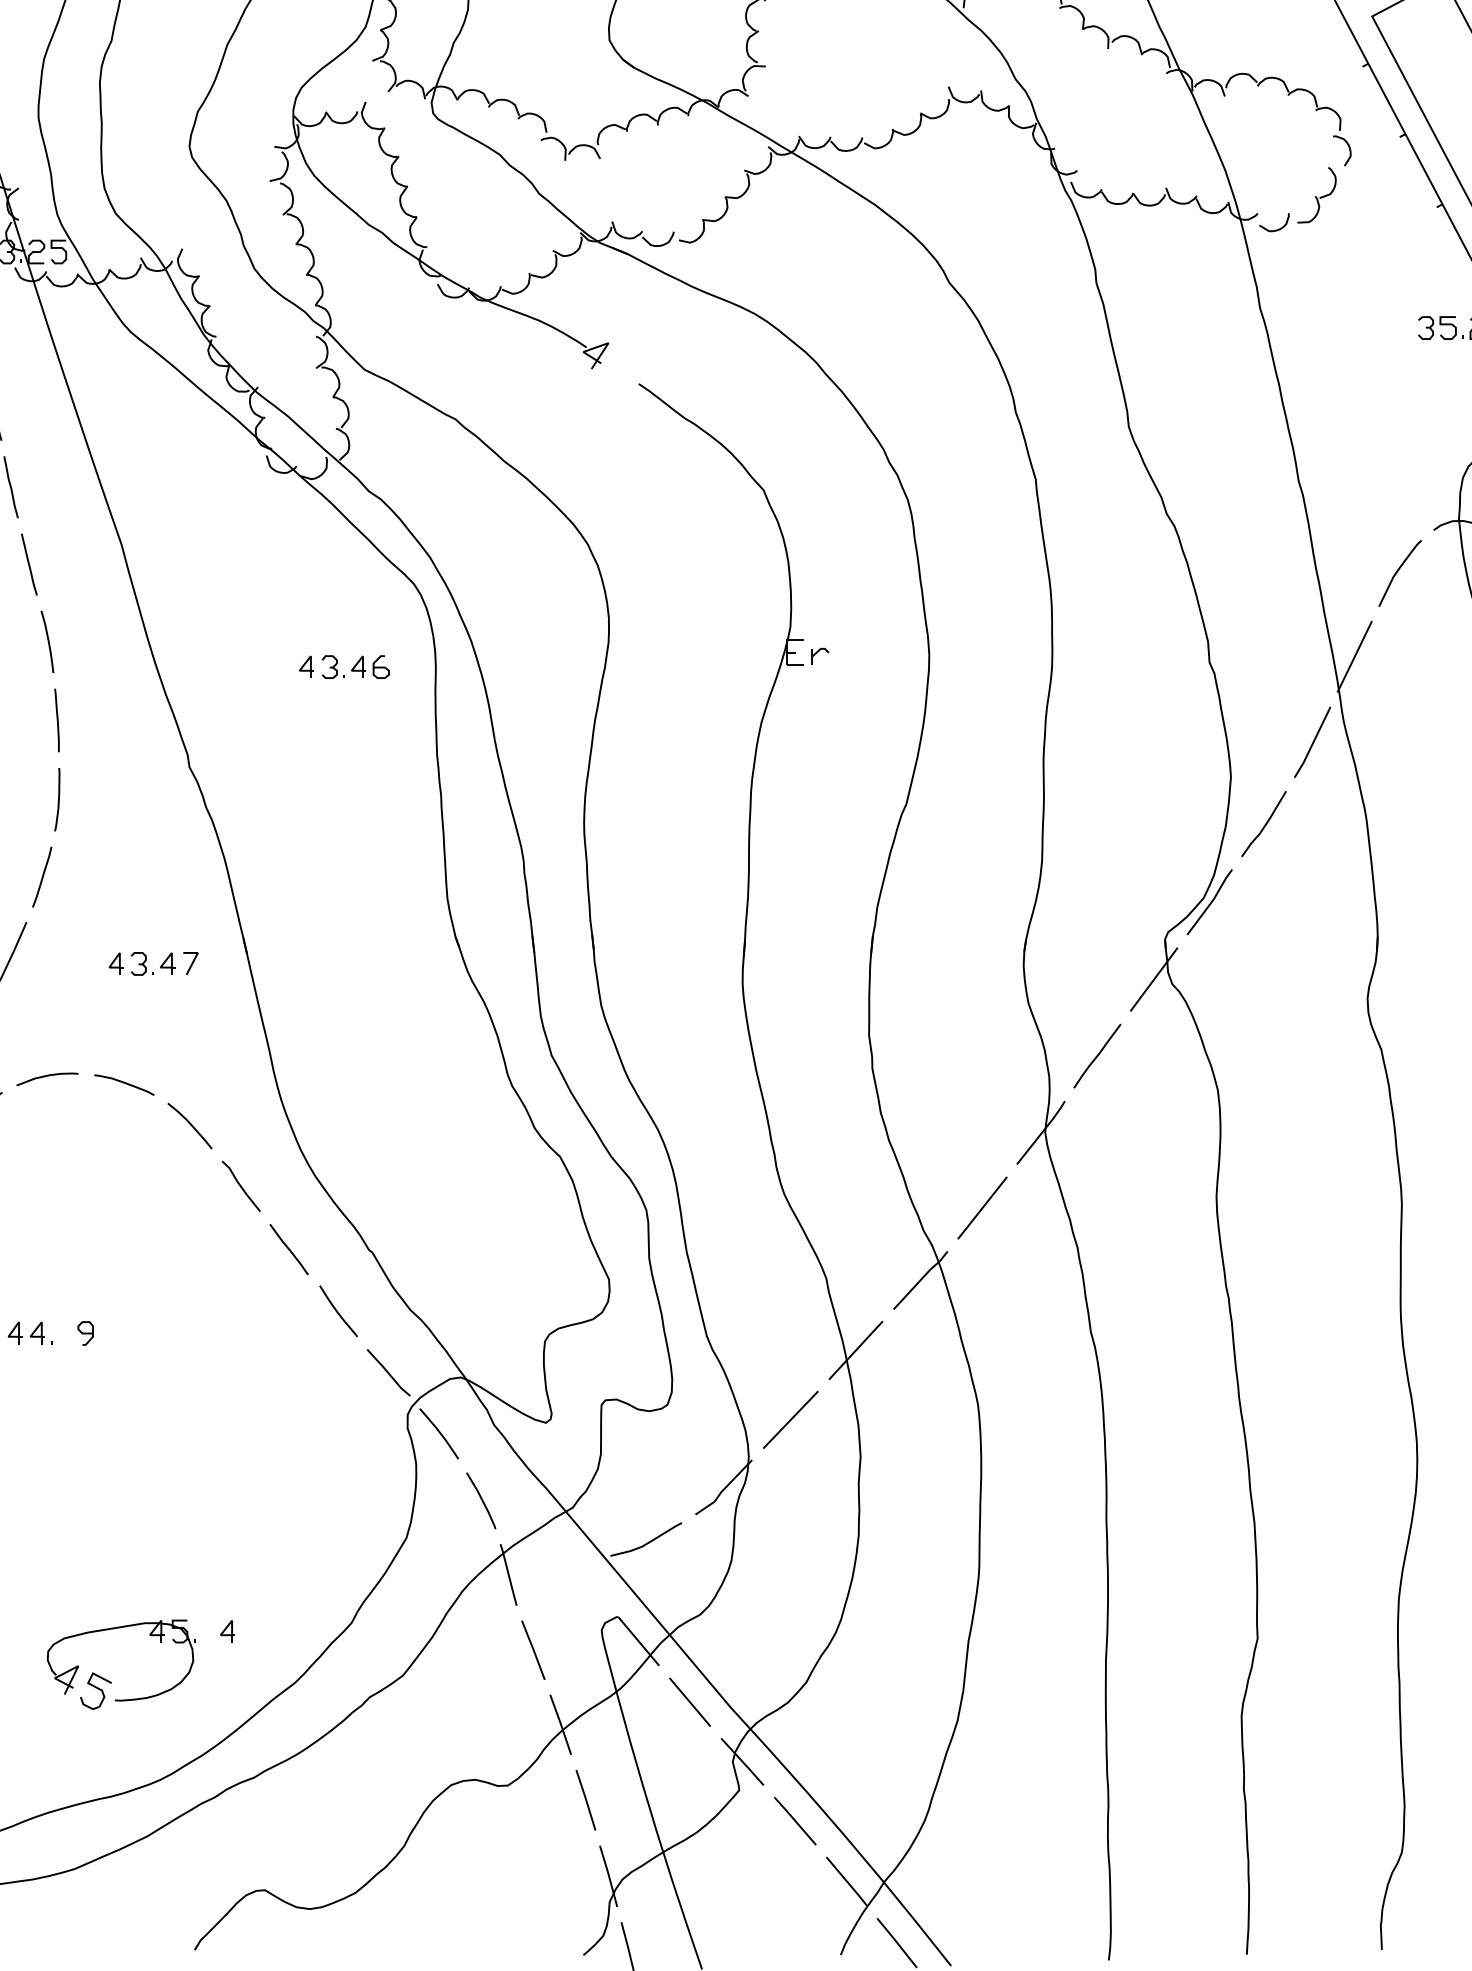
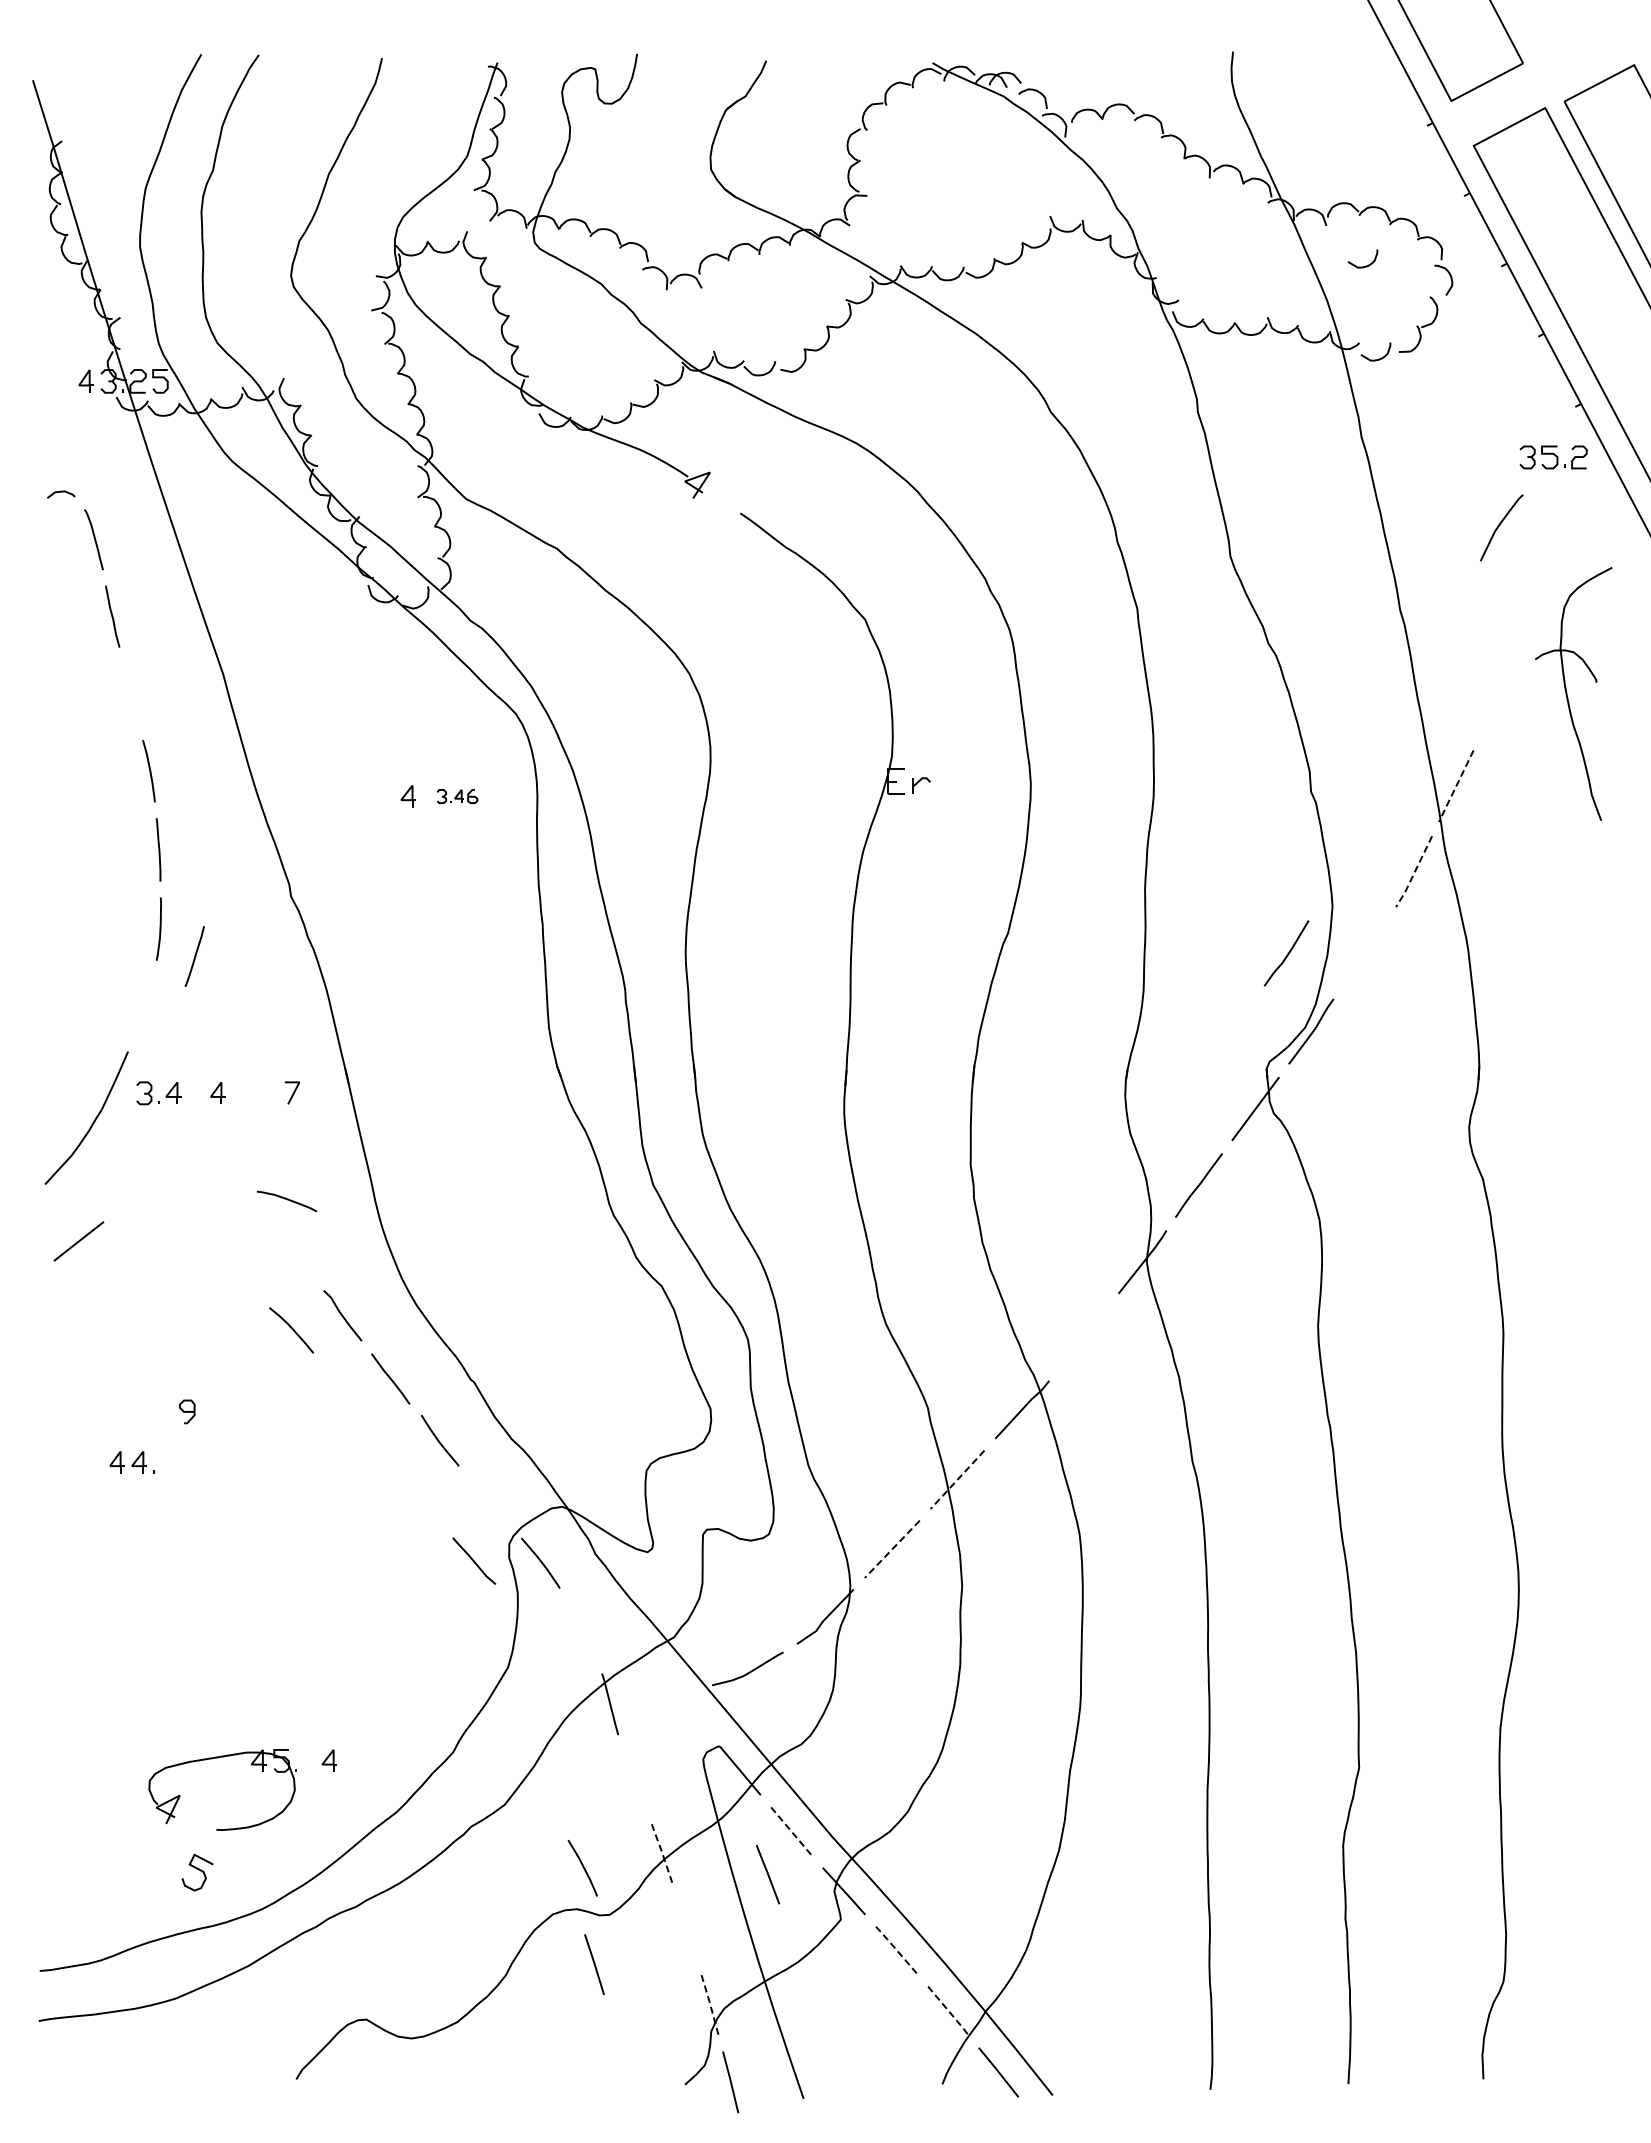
curve: (1263, 136) -> (1365, 265), added
line: (28, 564) -> (130, 693), removed
curve: (1398, 571) -> (1500, 525), moved
line: (1353, 657) -> (1455, 786), solid -> dashed
part: (355, 667) -> (457, 796), size x0.6
line: (1312, 743) -> (1414, 872), solid -> dashed
curve: (1264, 824) -> (1287, 953), moved
line: (41, 877) -> (194, 956), moved
part: (146, 967) -> (152, 1096), moved
curve: (46, 1077) -> (148, 1206), removed
curve: (124, 1084) -> (287, 1200), moved
curve: (189, 1125) -> (291, 1329), moved
line: (981, 1208) -> (1083, 1337), removed
part: (85, 1333) -> (187, 1411), moved
line: (855, 1351) -> (957, 1480), solid -> dashed
curve: (388, 1372) -> (474, 1560), moved
line: (790, 1420) -> (892, 1549), solid -> dashed
curve: (480, 1500) -> (582, 1867), moved
line: (532, 1650) -> (767, 1874), moved
curve: (96, 1689) -> (198, 1870), moved
line: (690, 1703) -> (792, 1832), solid -> dashed
line: (560, 1725) -> (662, 1854), solid -> dashed
line: (585, 1800) -> (594, 1964), moved
line: (794, 1820) -> (896, 1949), solid -> dashed
line: (608, 1877) -> (710, 2006), solid -> dashed
line: (847, 1882) -> (949, 2011), solid -> dashed

